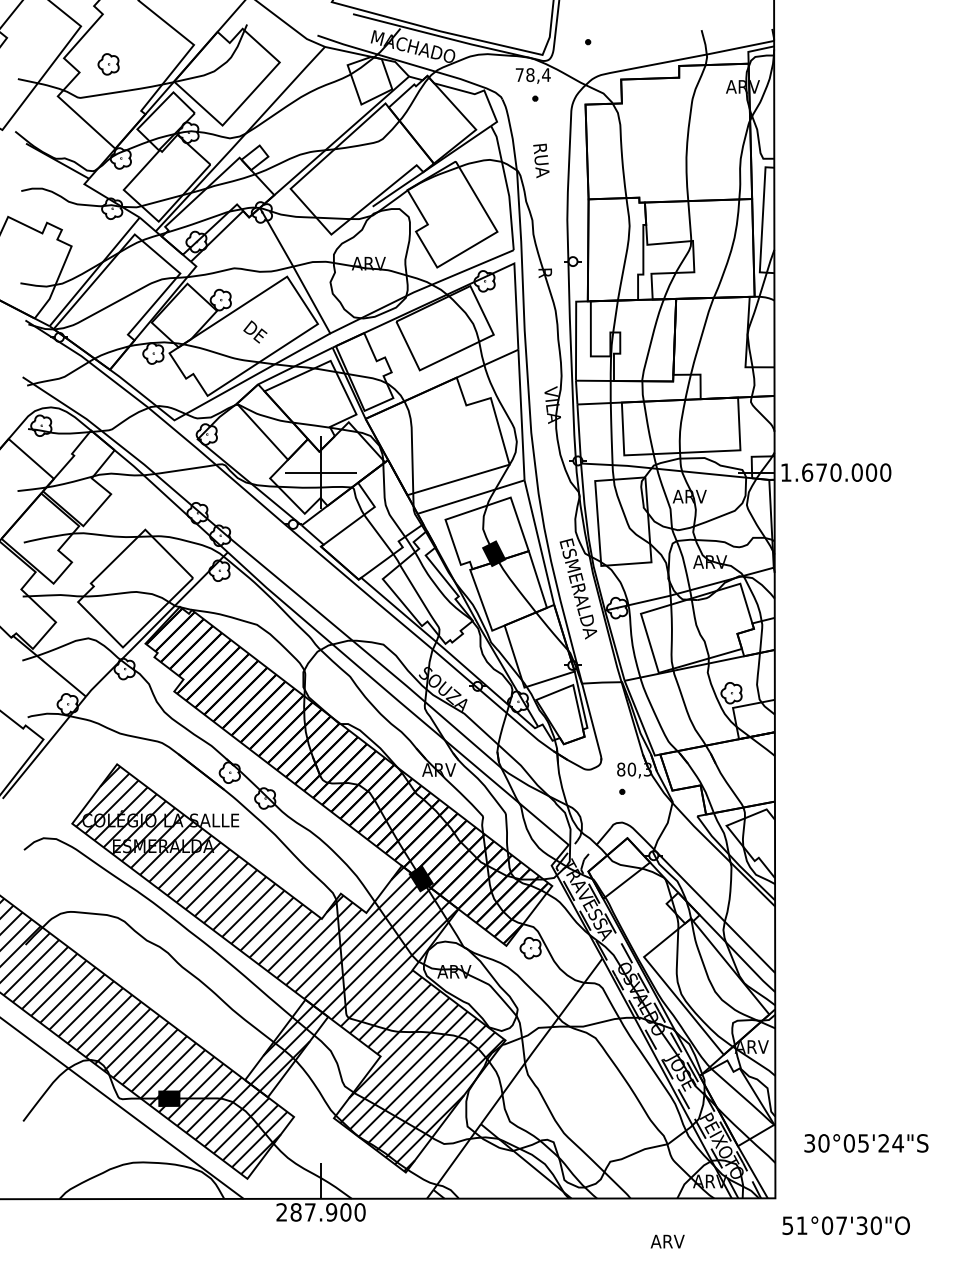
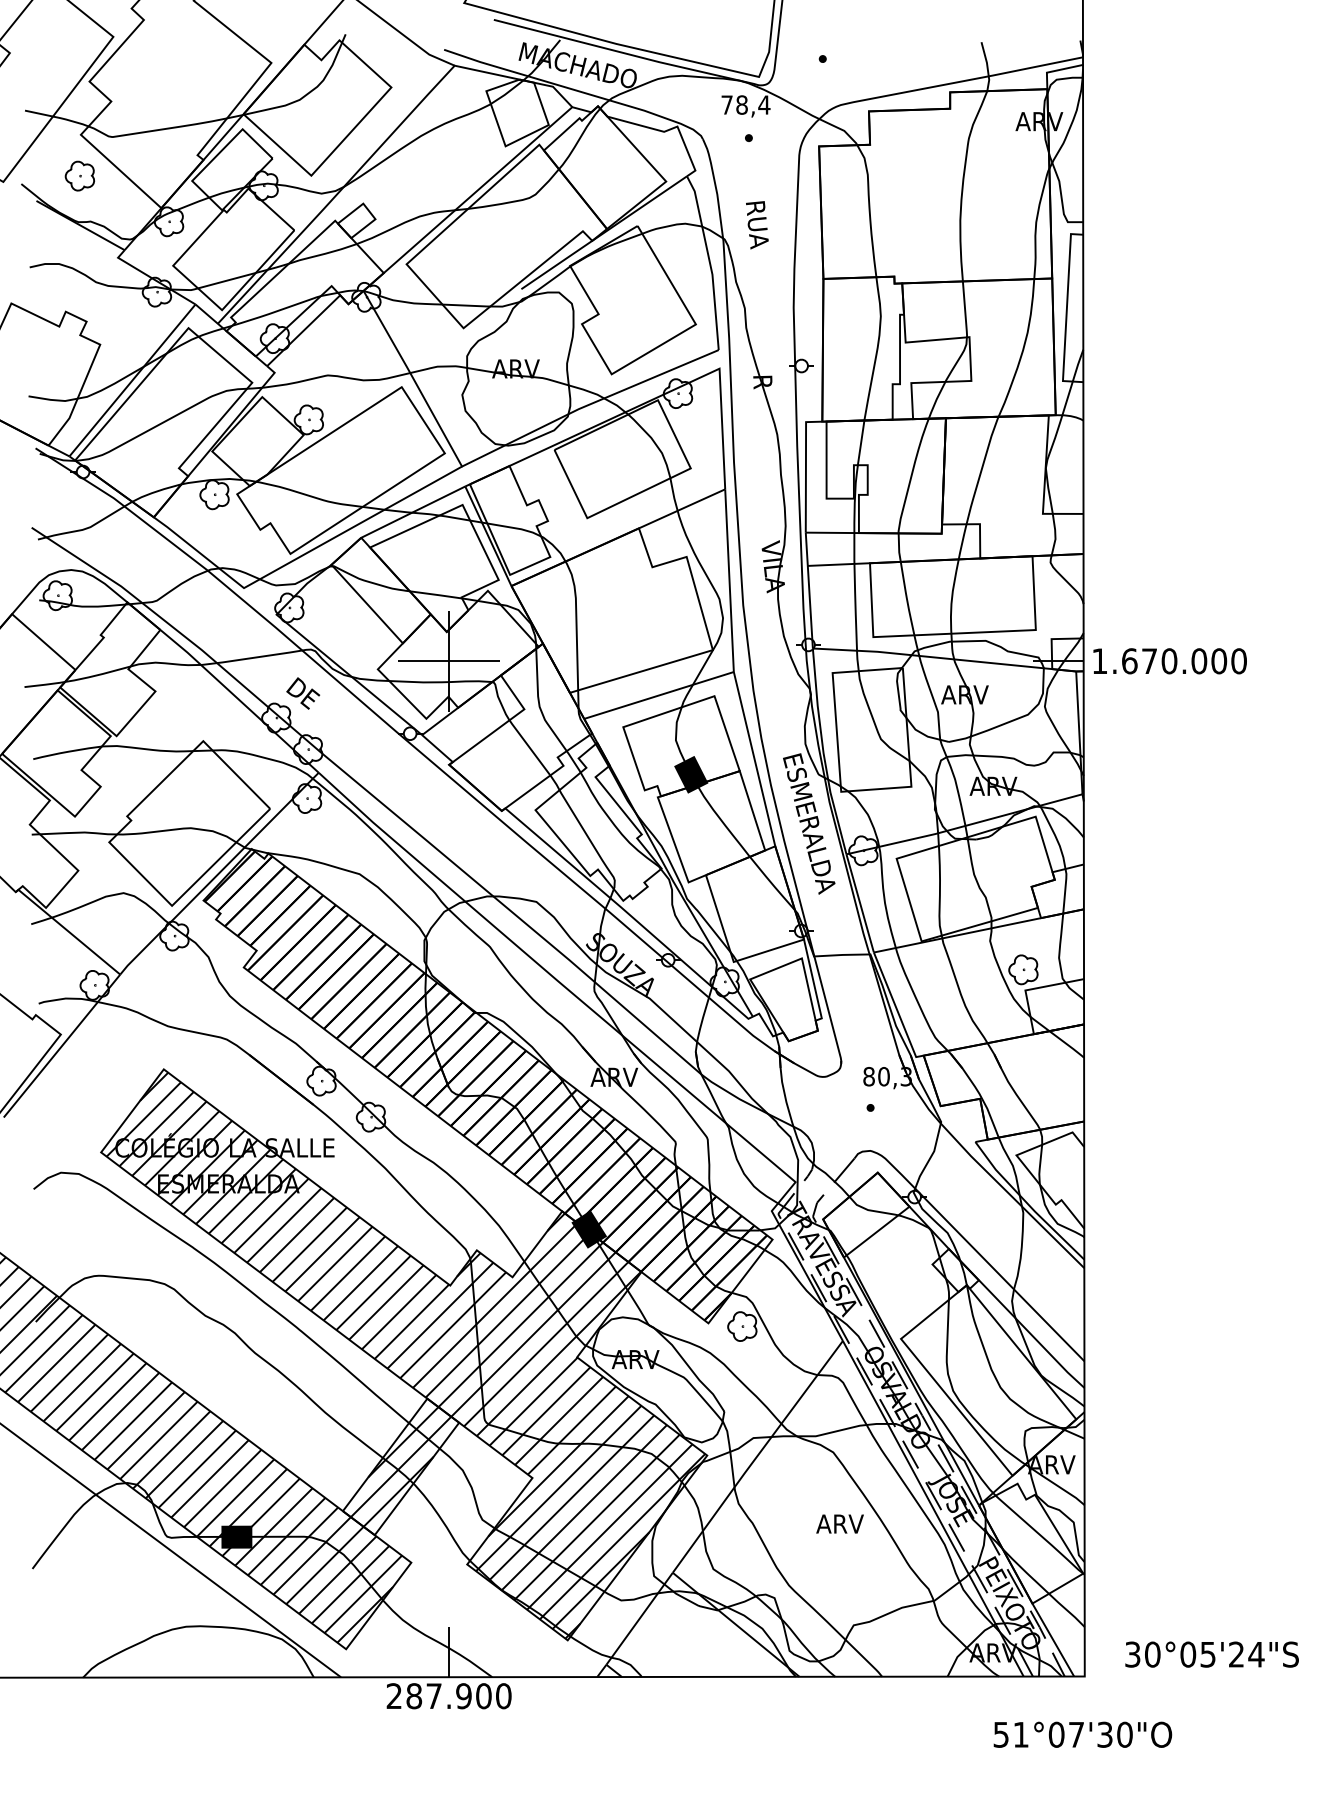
part: (108, 63) -> (79, 175), moved
text: (255, 331) -> (303, 693), moved
text: (865, 1143) -> (1211, 1654), moved
text: (845, 1225) -> (1082, 1734), moved
text: (667, 1241) -> (839, 1523), moved

